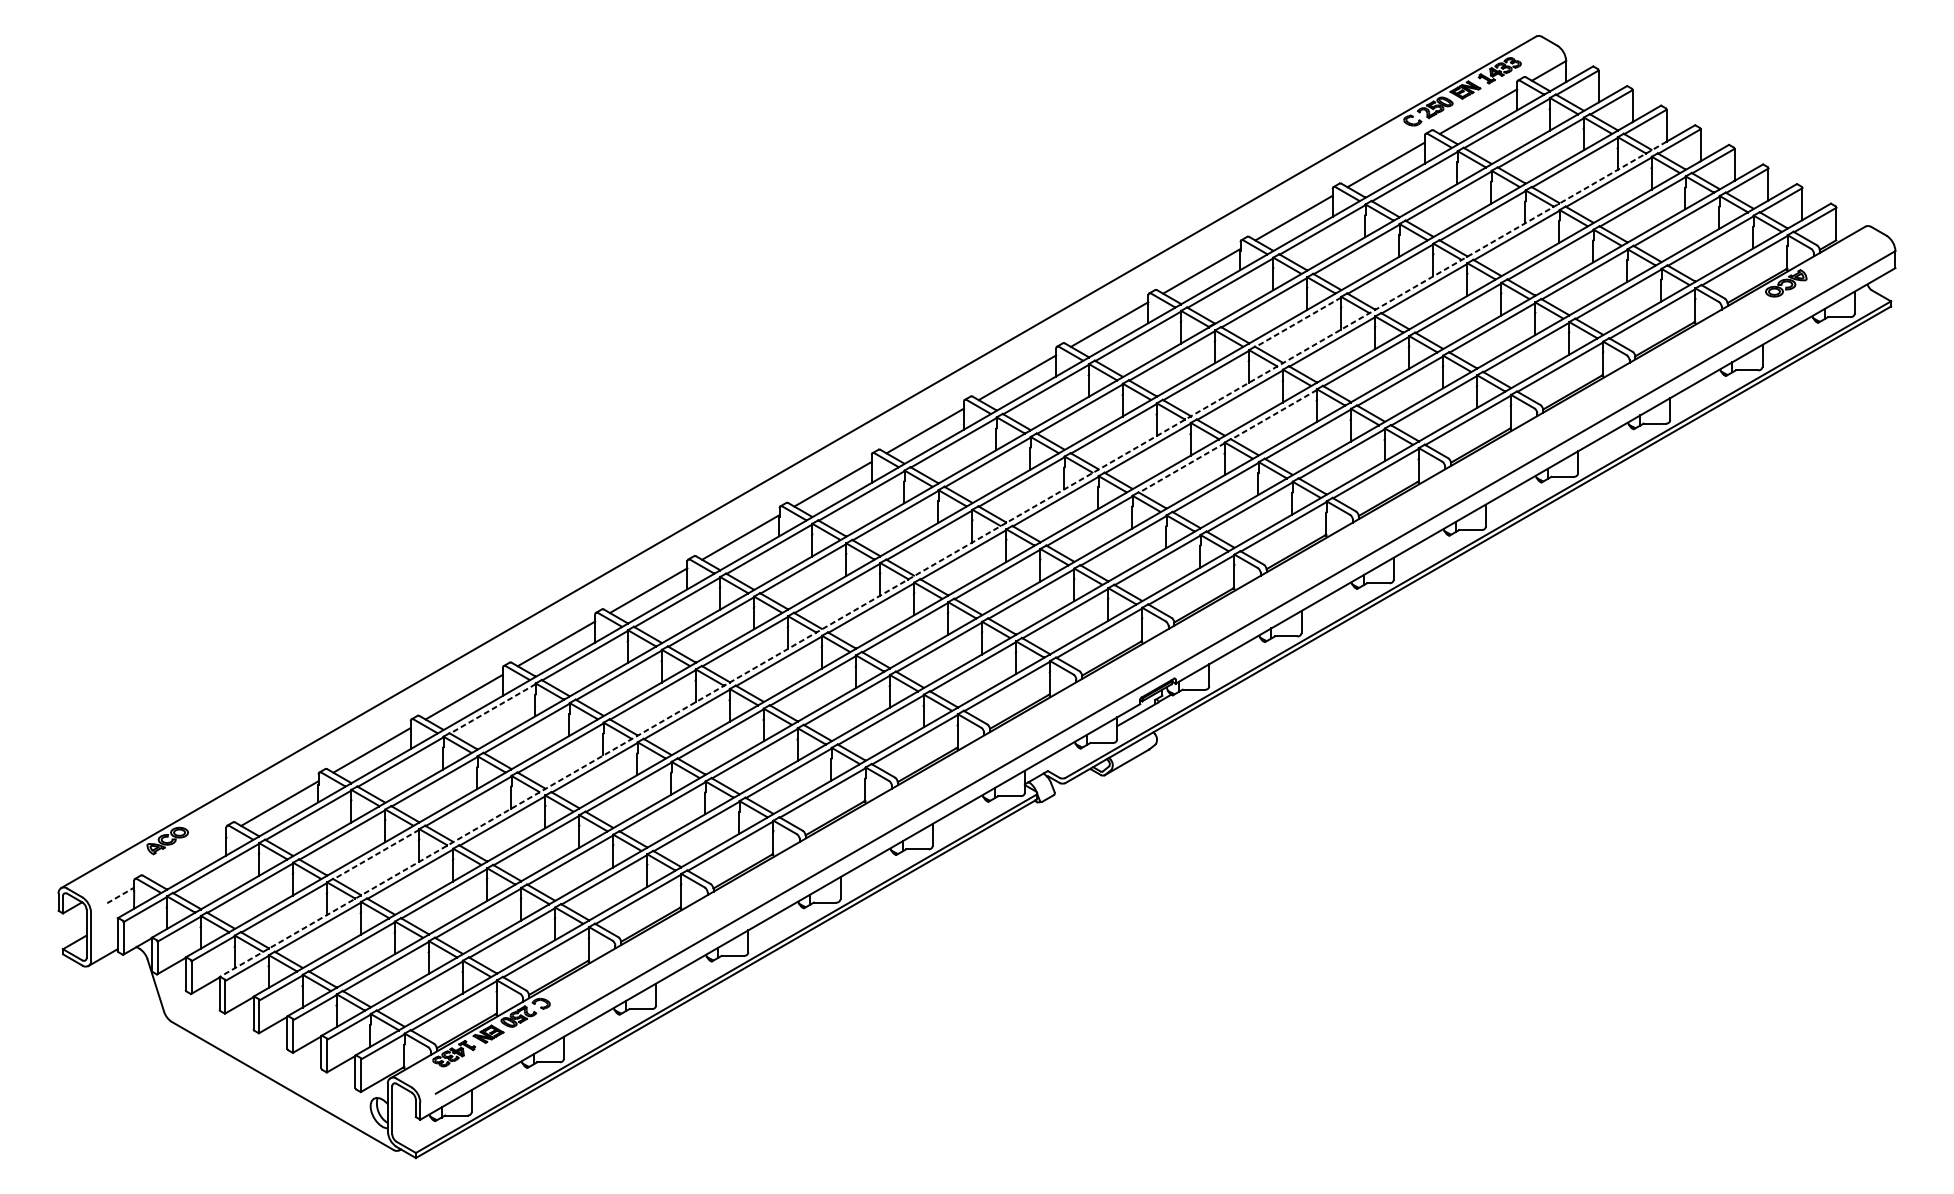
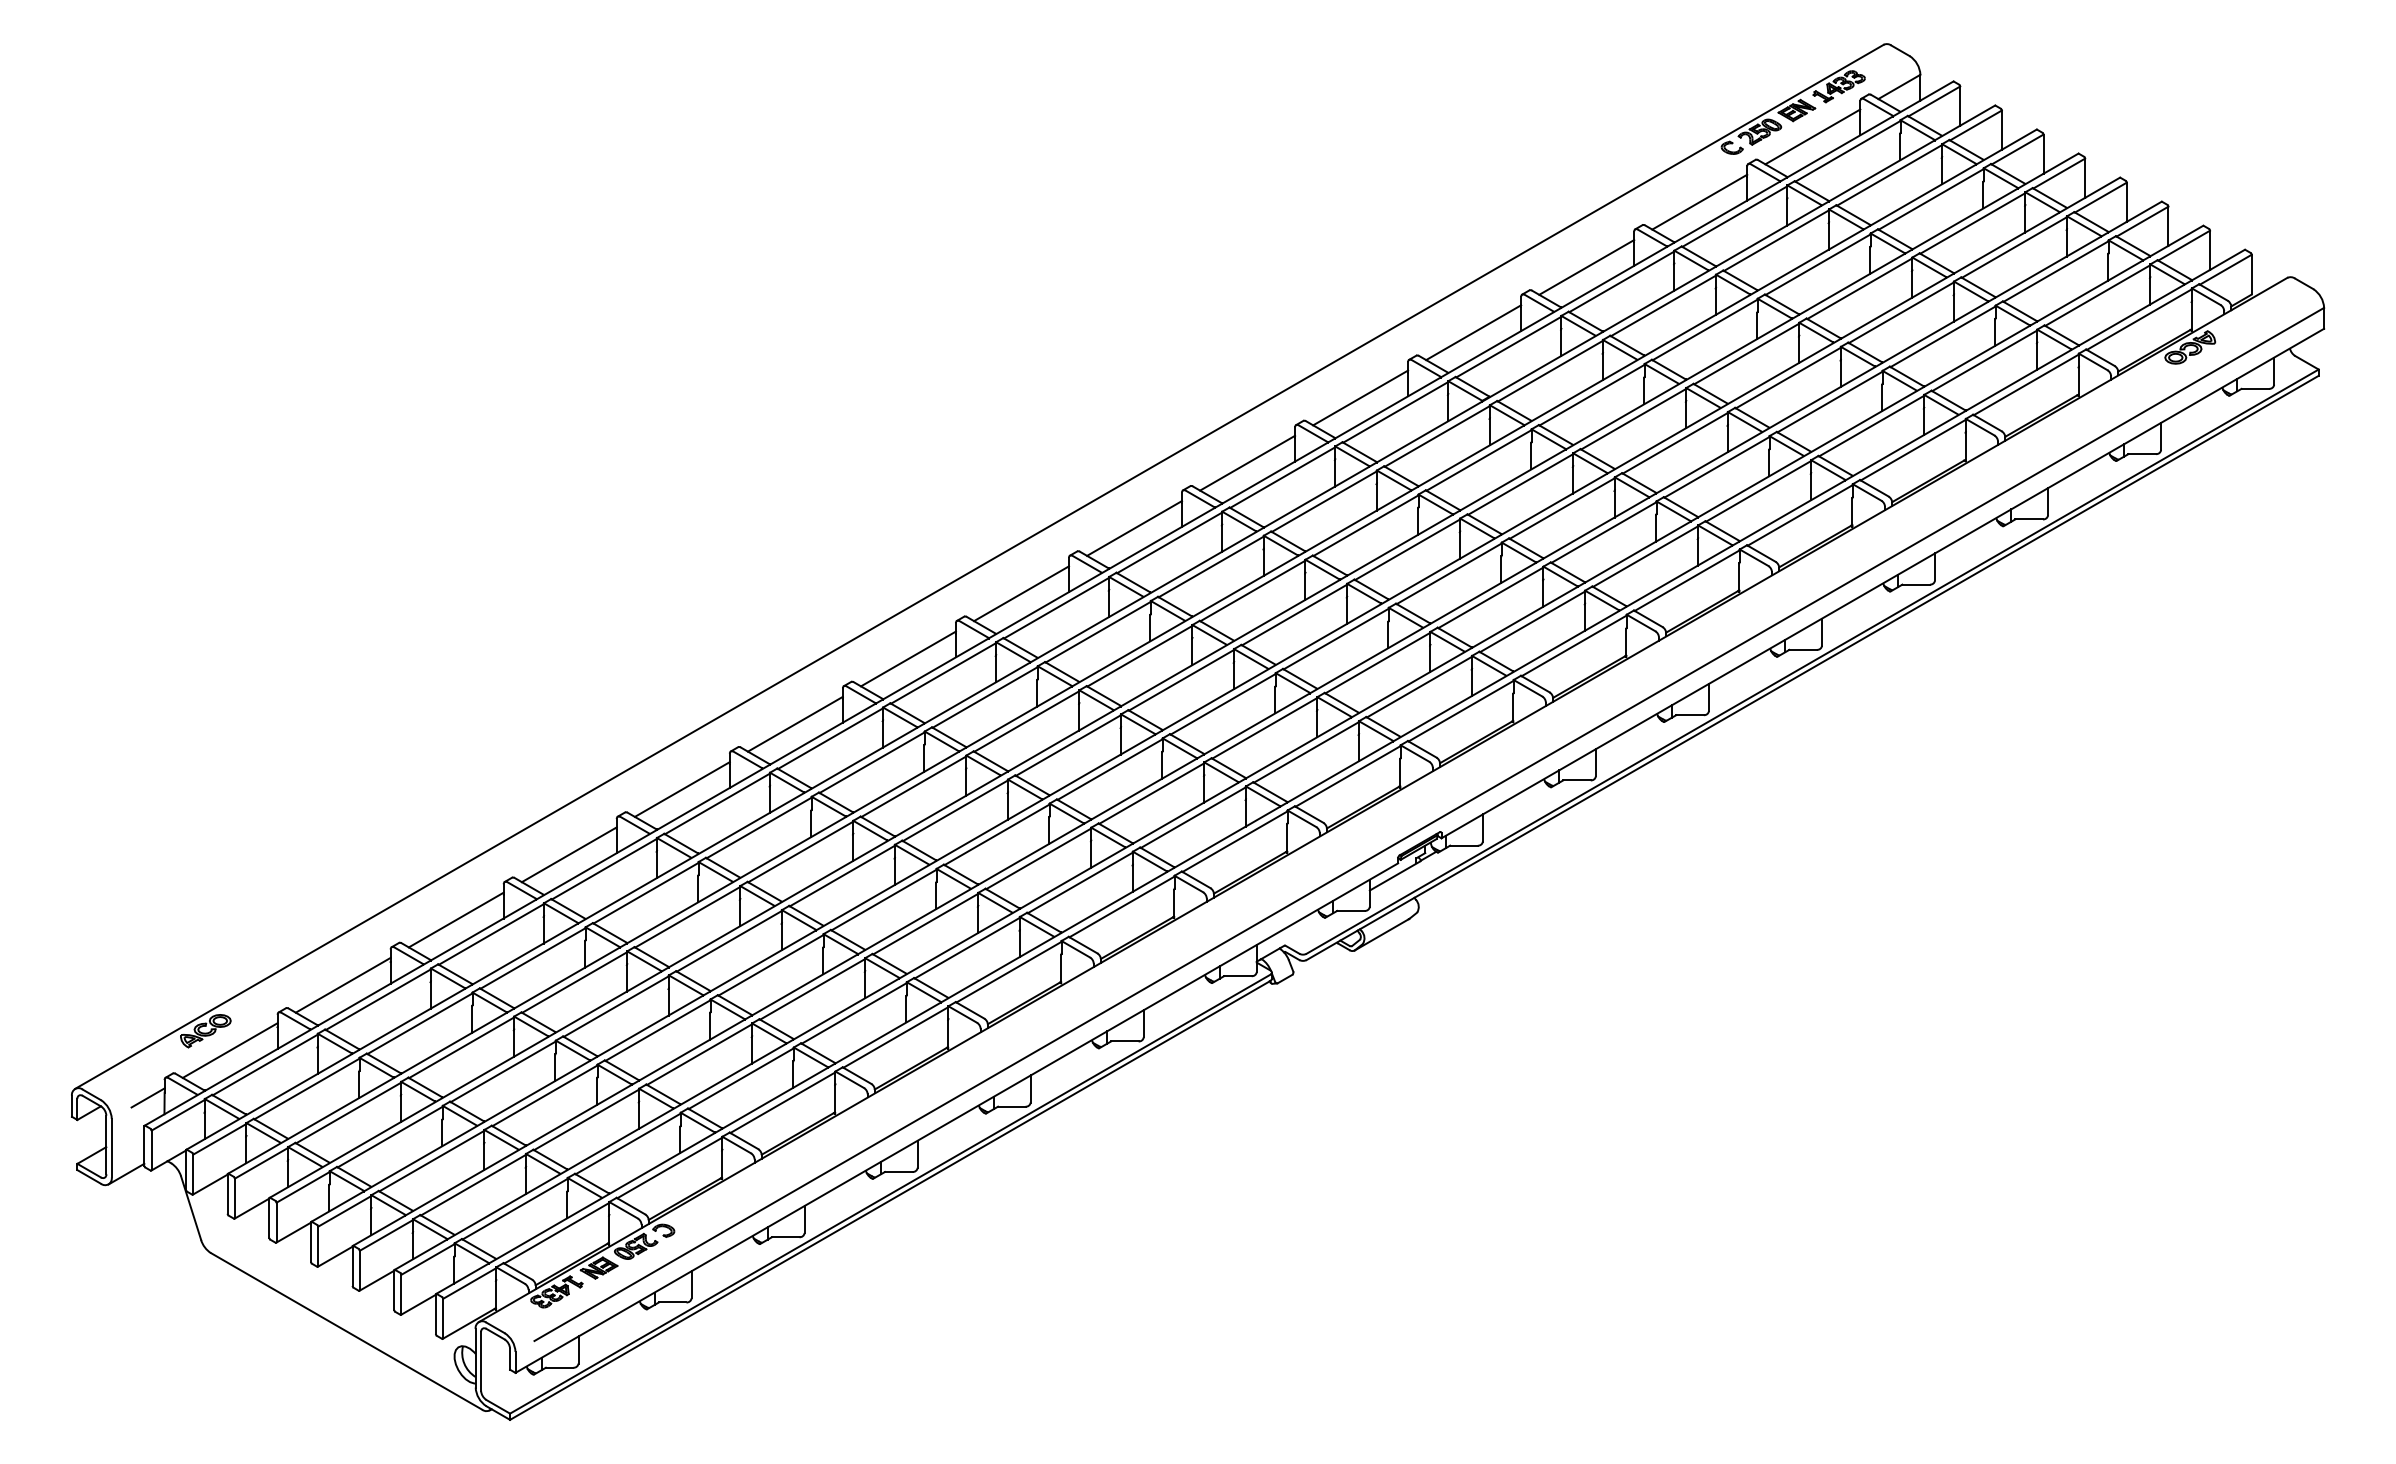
line: (1298, 322) -> (1592, 395), dashed -> solid
line: (1274, 414) -> (1562, 508), dashed -> solid
line: (1182, 467) -> (1449, 573), dashed -> solid
line: (943, 559) -> (1156, 686), dashed -> solid
line: (492, 709) -> (604, 869), dashed -> solid
line: (376, 854) -> (461, 1047), dashed -> solid
line: (187, 856) -> (229, 1050), added
line: (121, 895) -> (148, 1097), dashed -> solid

